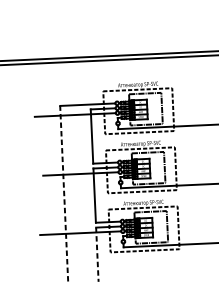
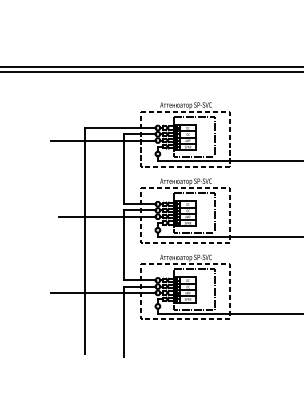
line: (64, 193) -> (84, 240), dashed -> solid
line: (97, 254) -> (123, 321), dashed -> solid

